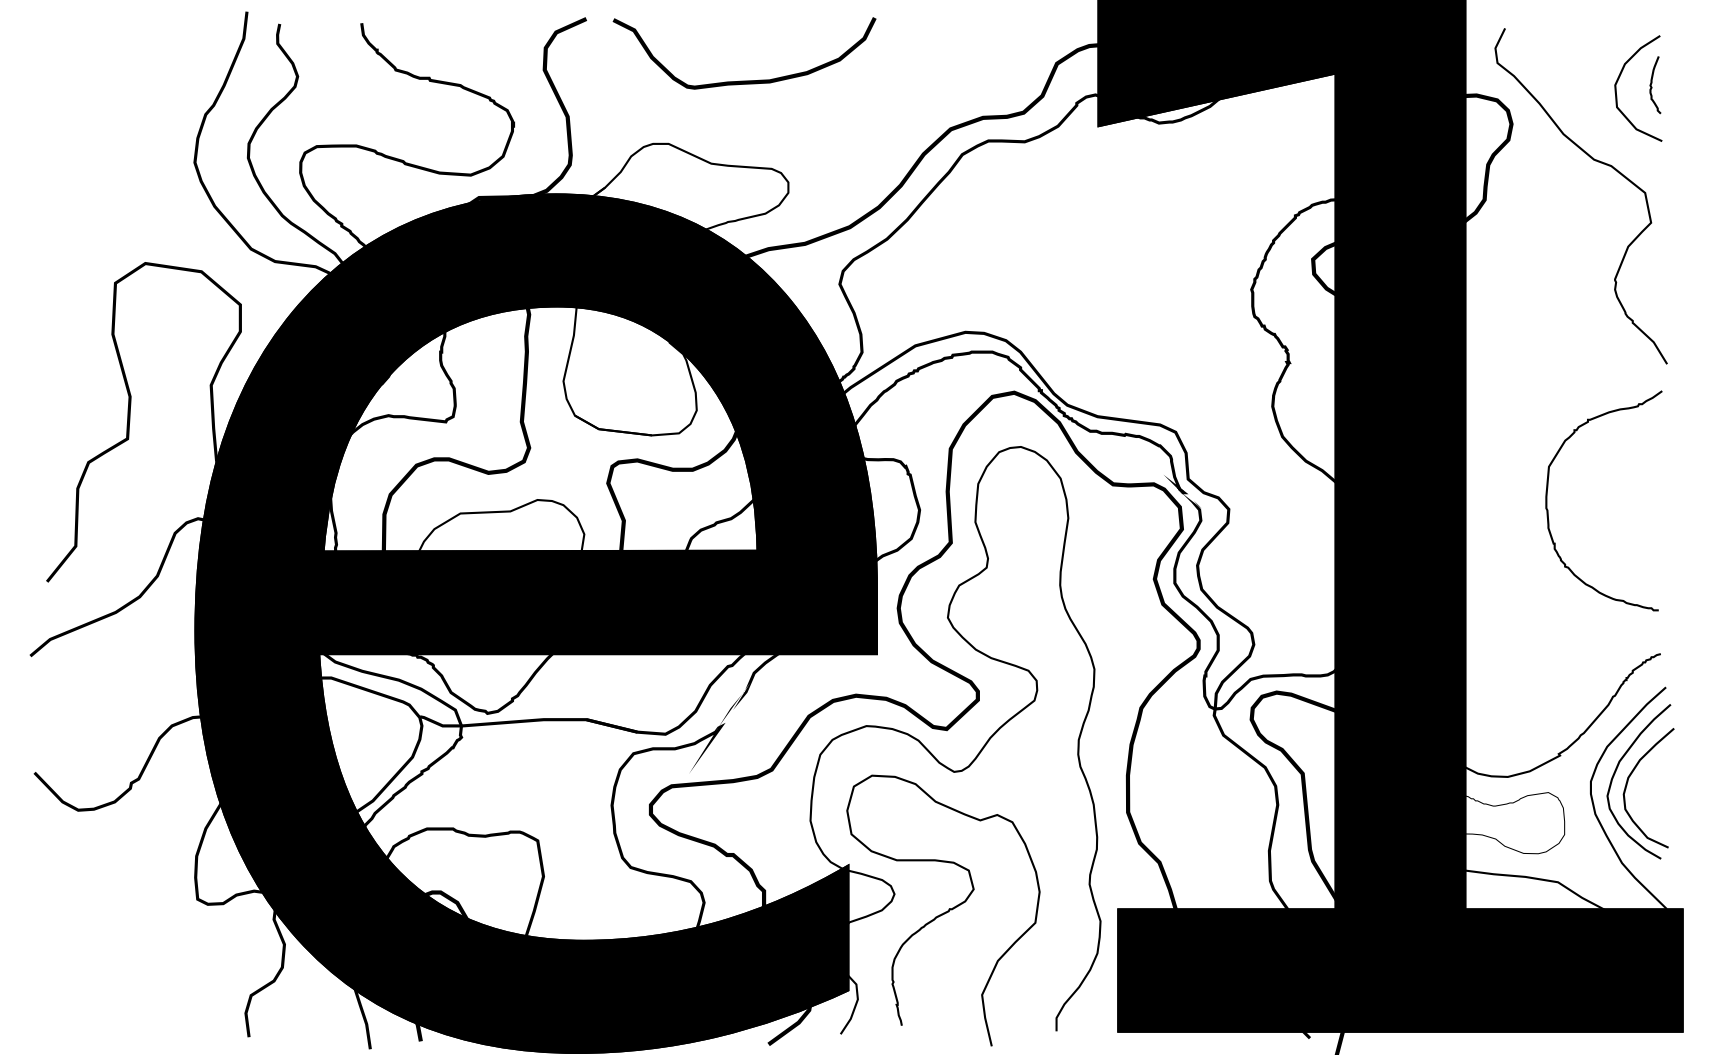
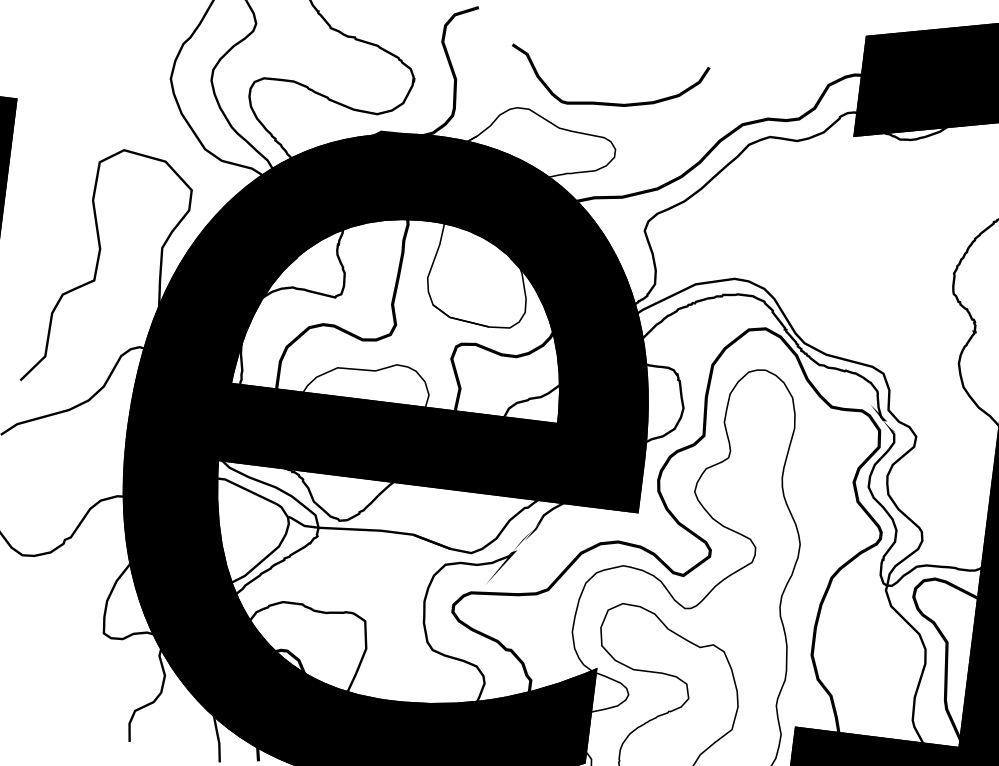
curve: (744, 80) -> (605, 102), moved

